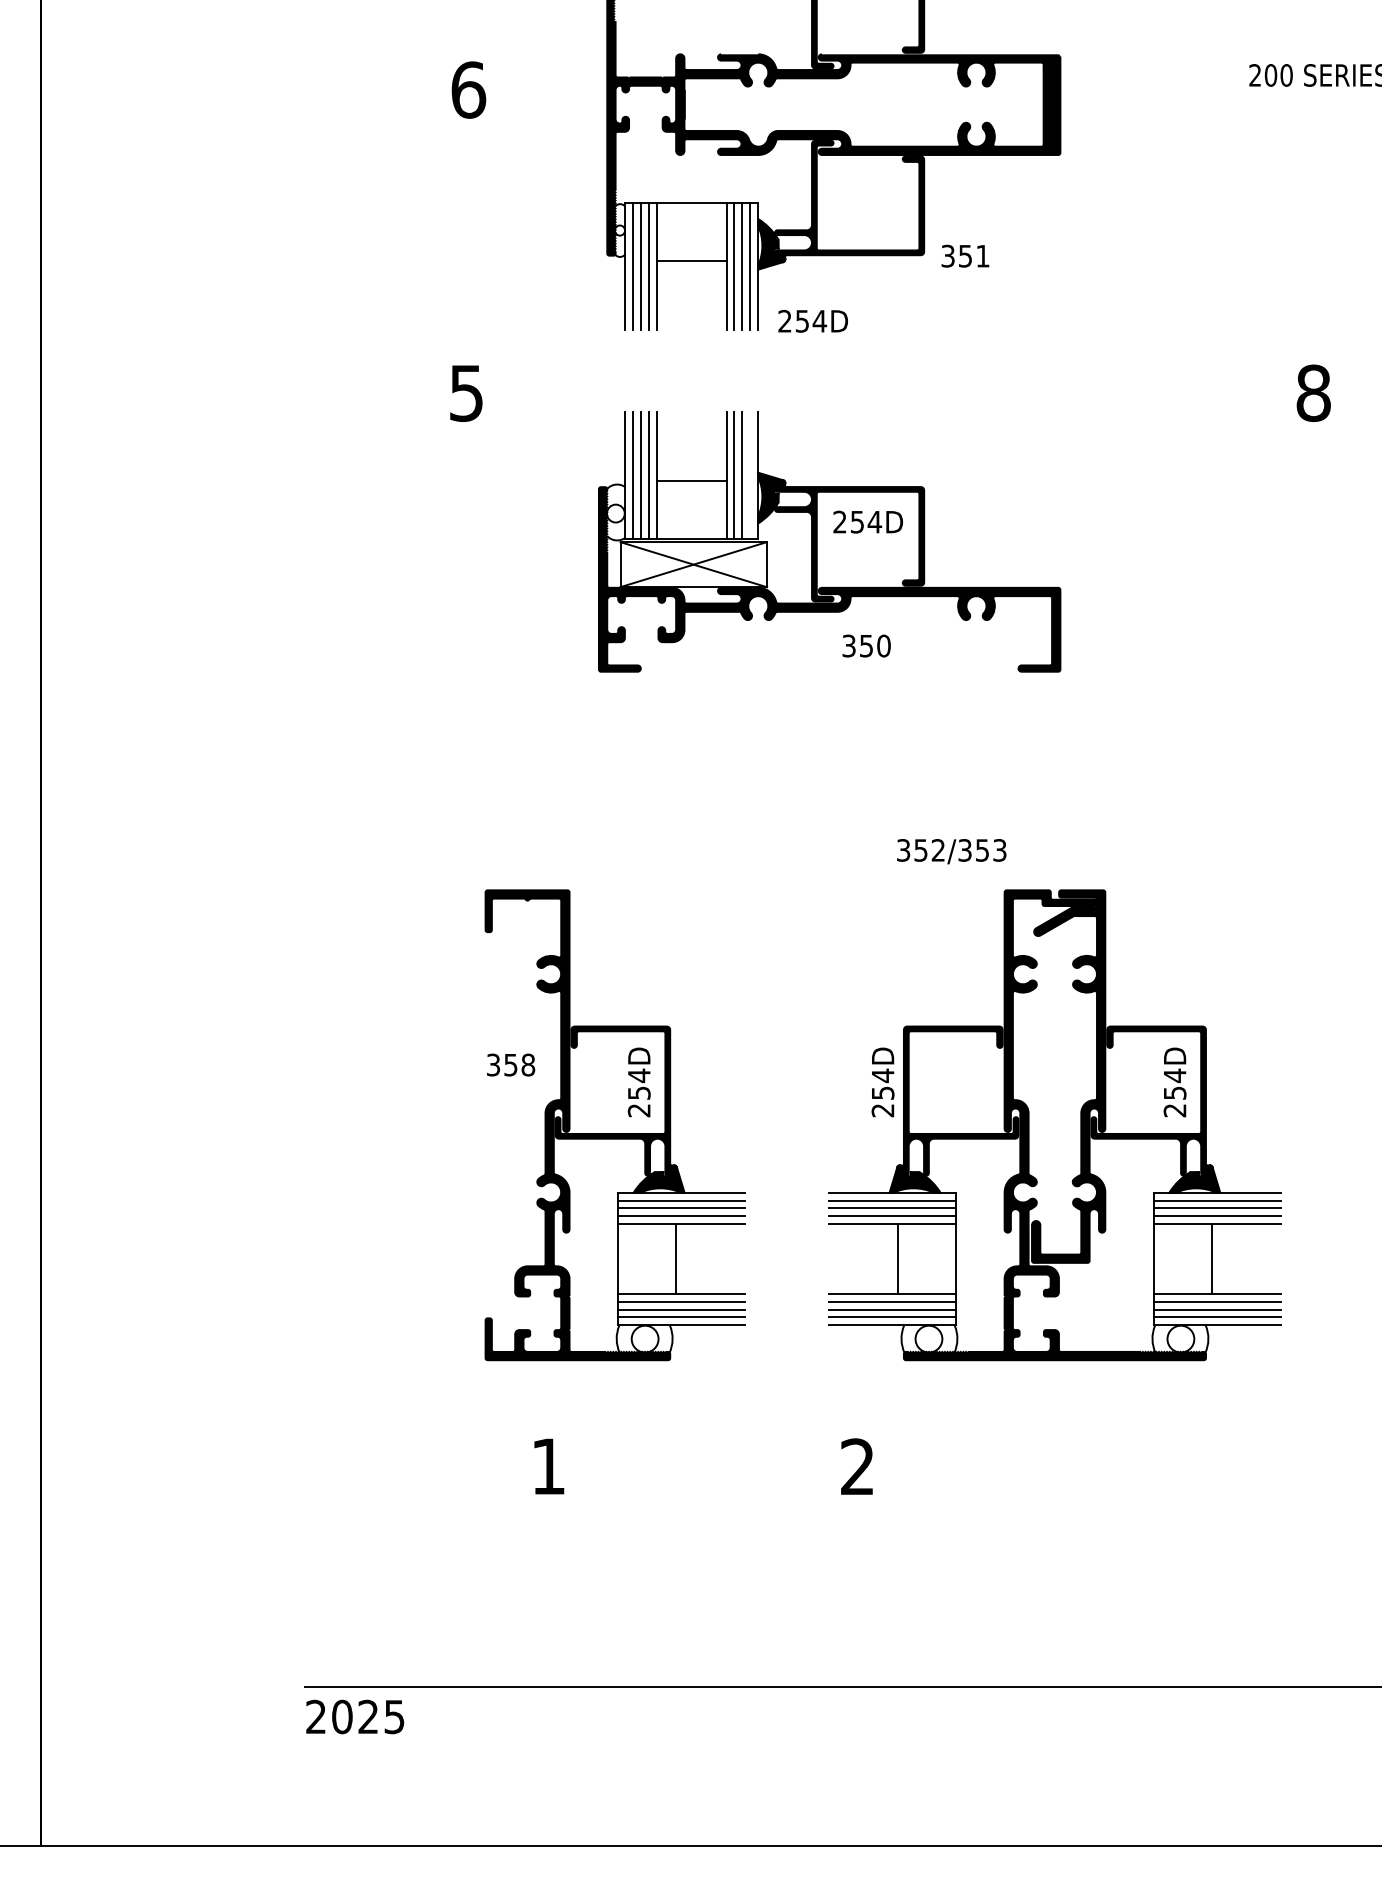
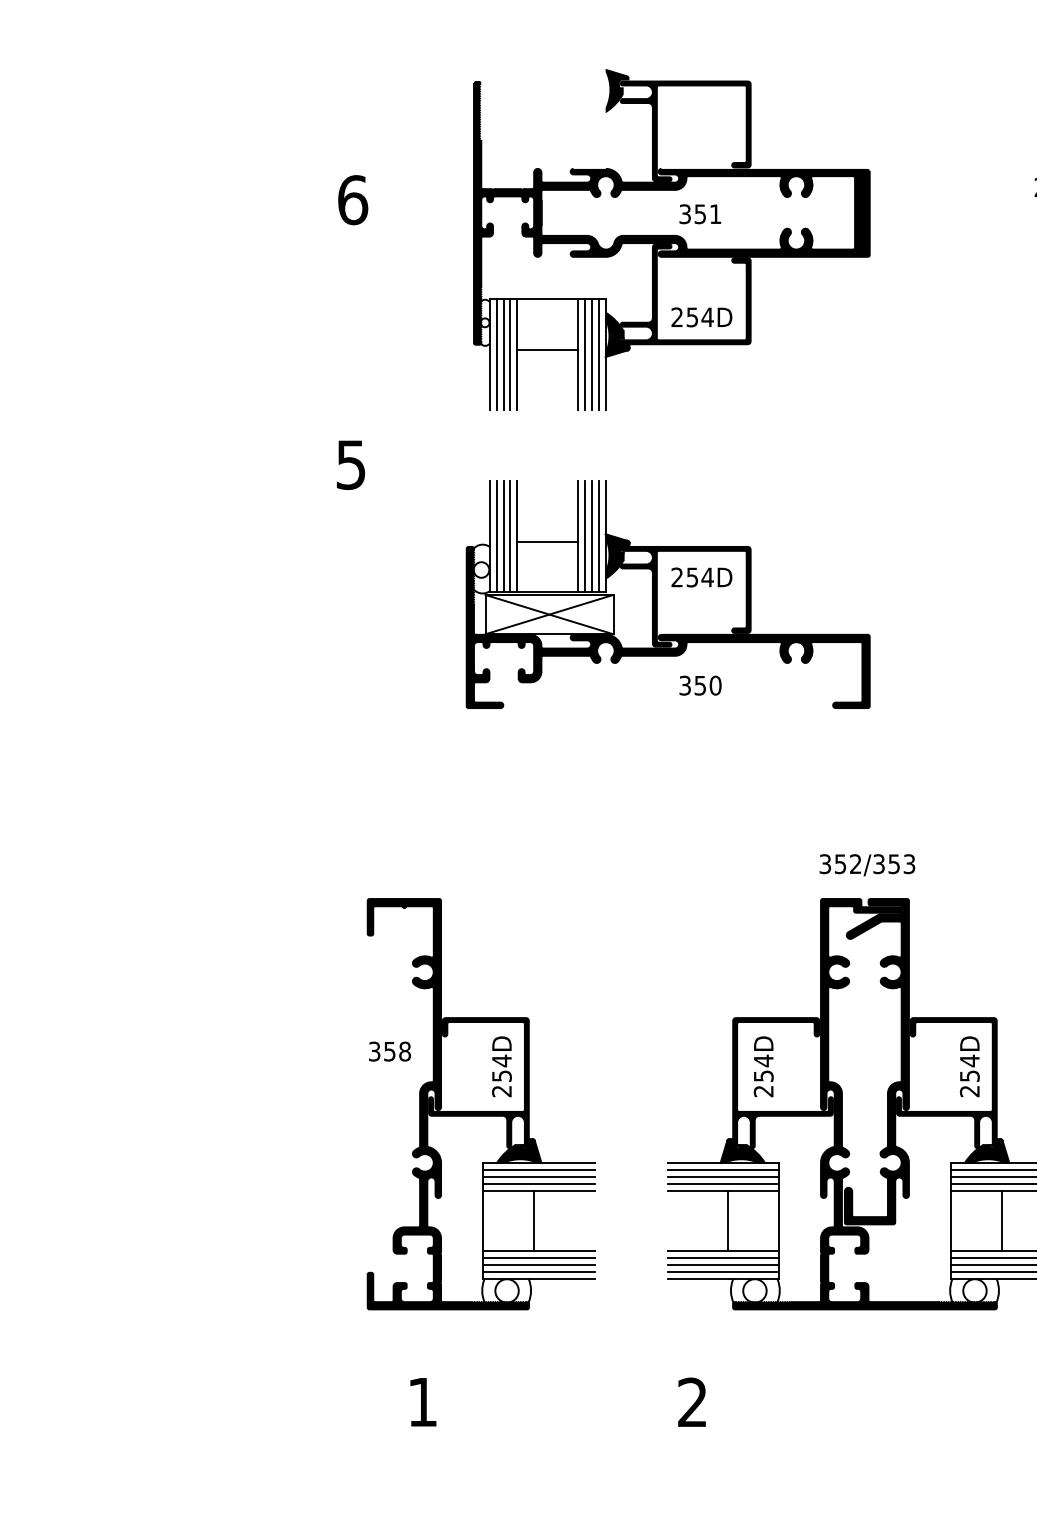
text: (965, 255) -> (700, 213), moved
text: (812, 320) -> (701, 316), moved
line: (750, 475) -> (599, 536), added
text: (951, 851) -> (867, 865), moved
text: (882, 1082) -> (763, 1066), moved

